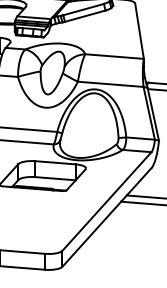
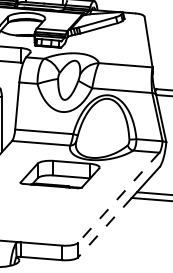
line: (106, 201) -> (118, 197), solid -> dashed
line: (91, 235) -> (104, 228), solid -> dashed

